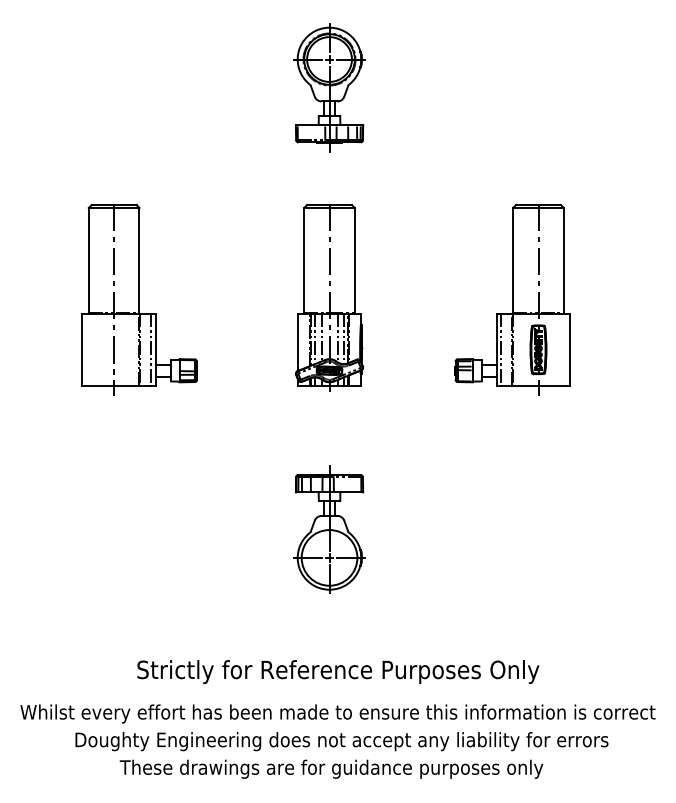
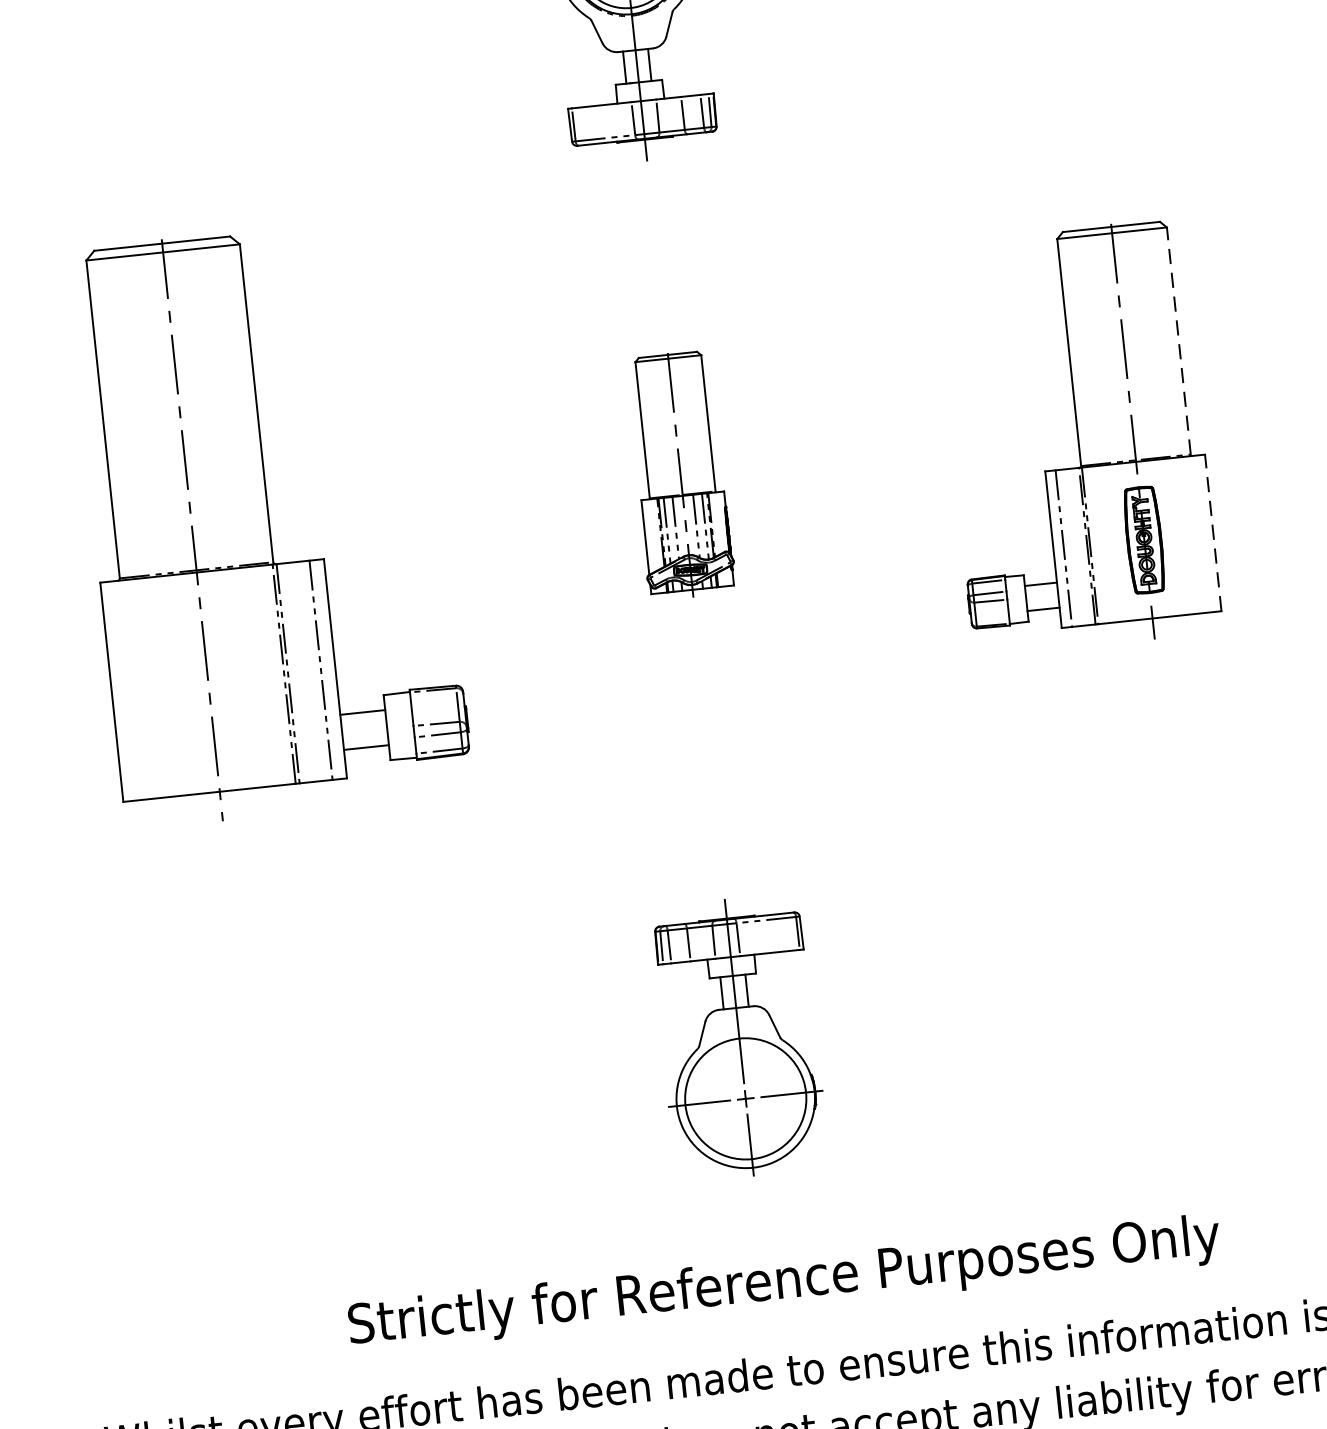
line: (563, 259) -> (1177, 339), solid -> dashed
part: (329, 297) -> (680, 474), size x0.6
part: (139, 299) -> (269, 522), size x1.4
line: (570, 349) -> (1213, 532), solid -> dashed
part: (329, 529) -> (739, 1037), moved

